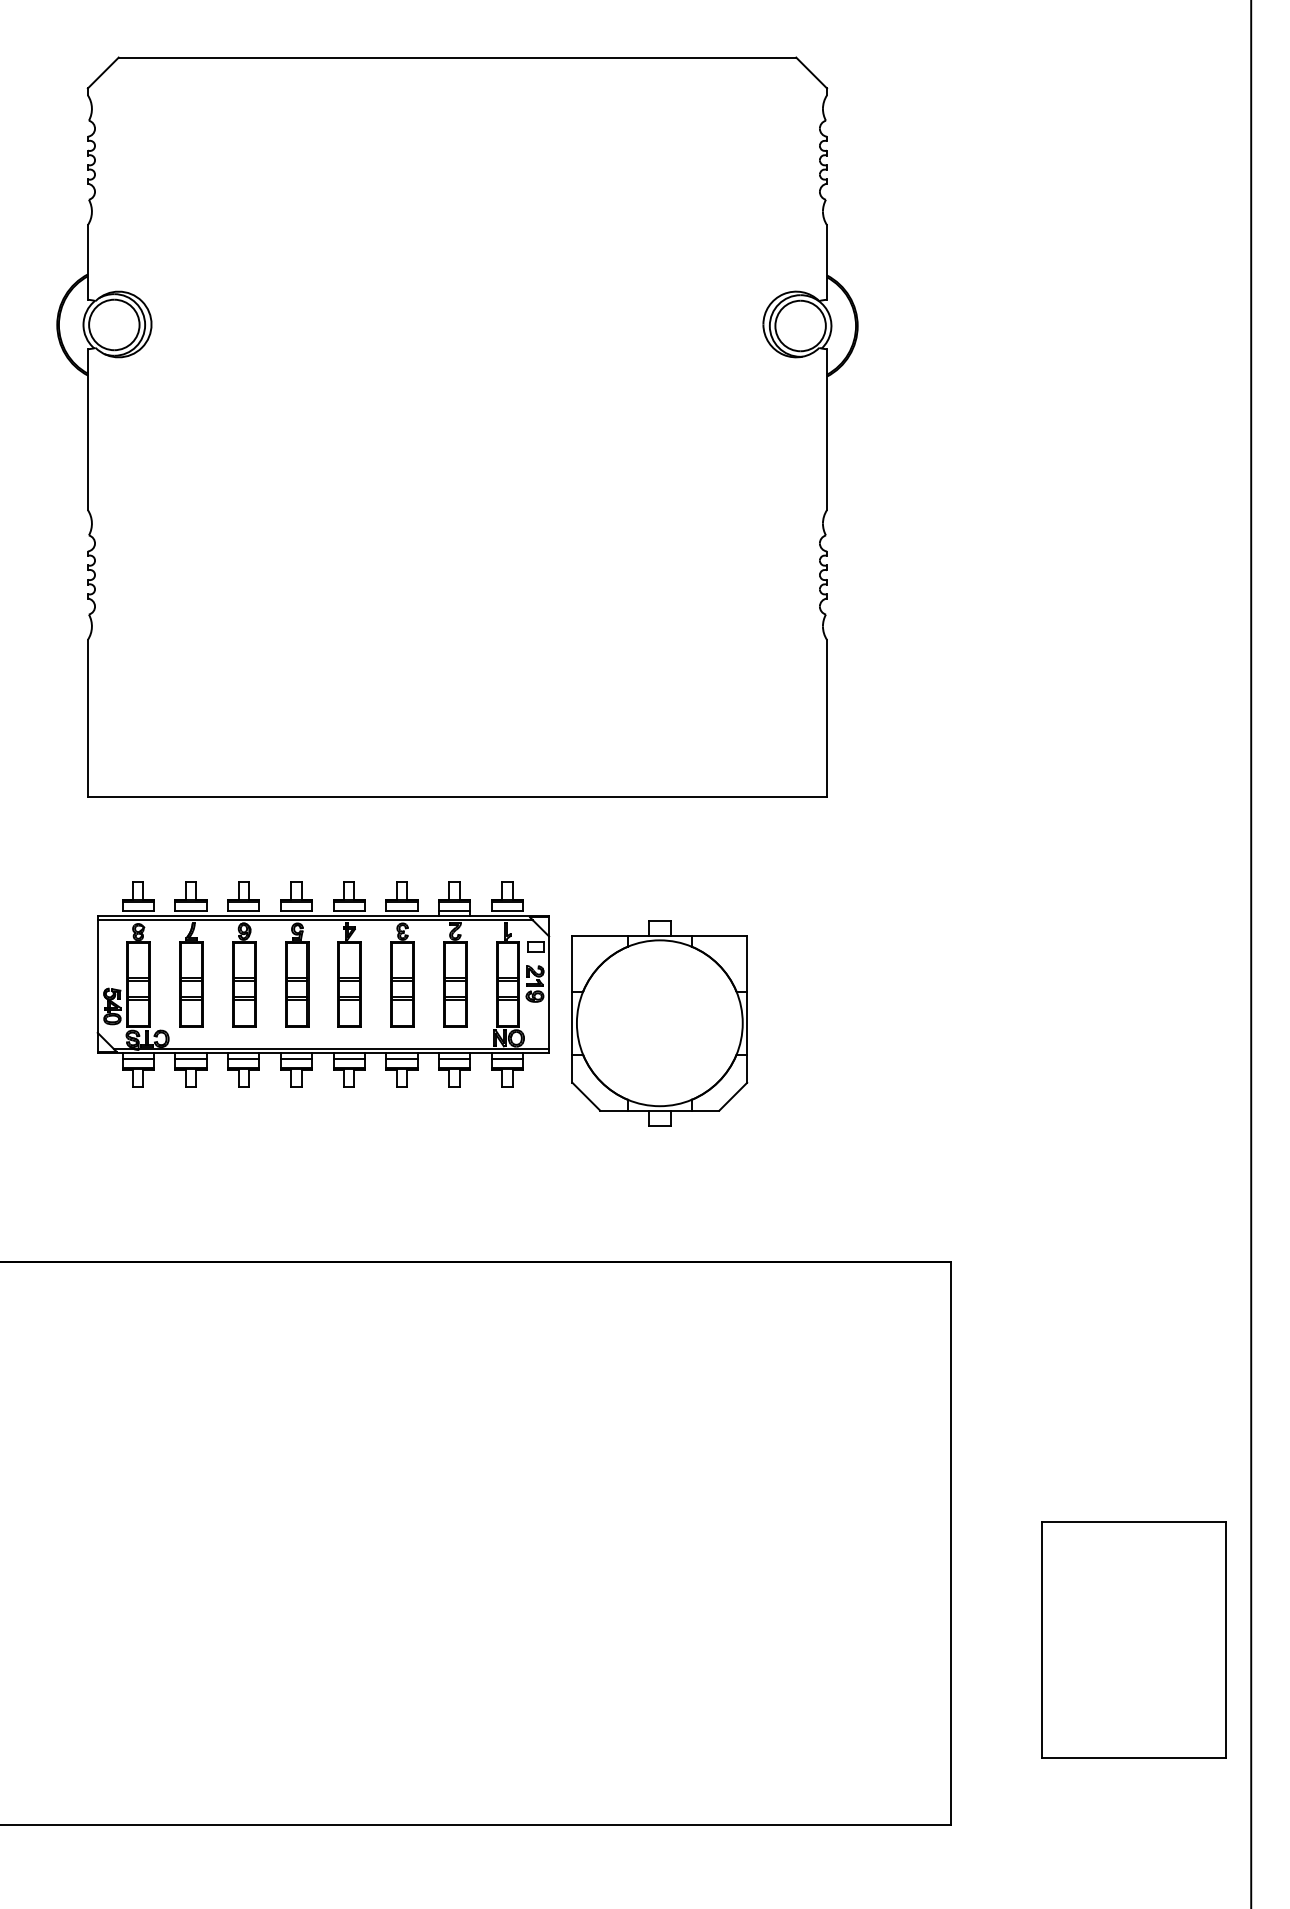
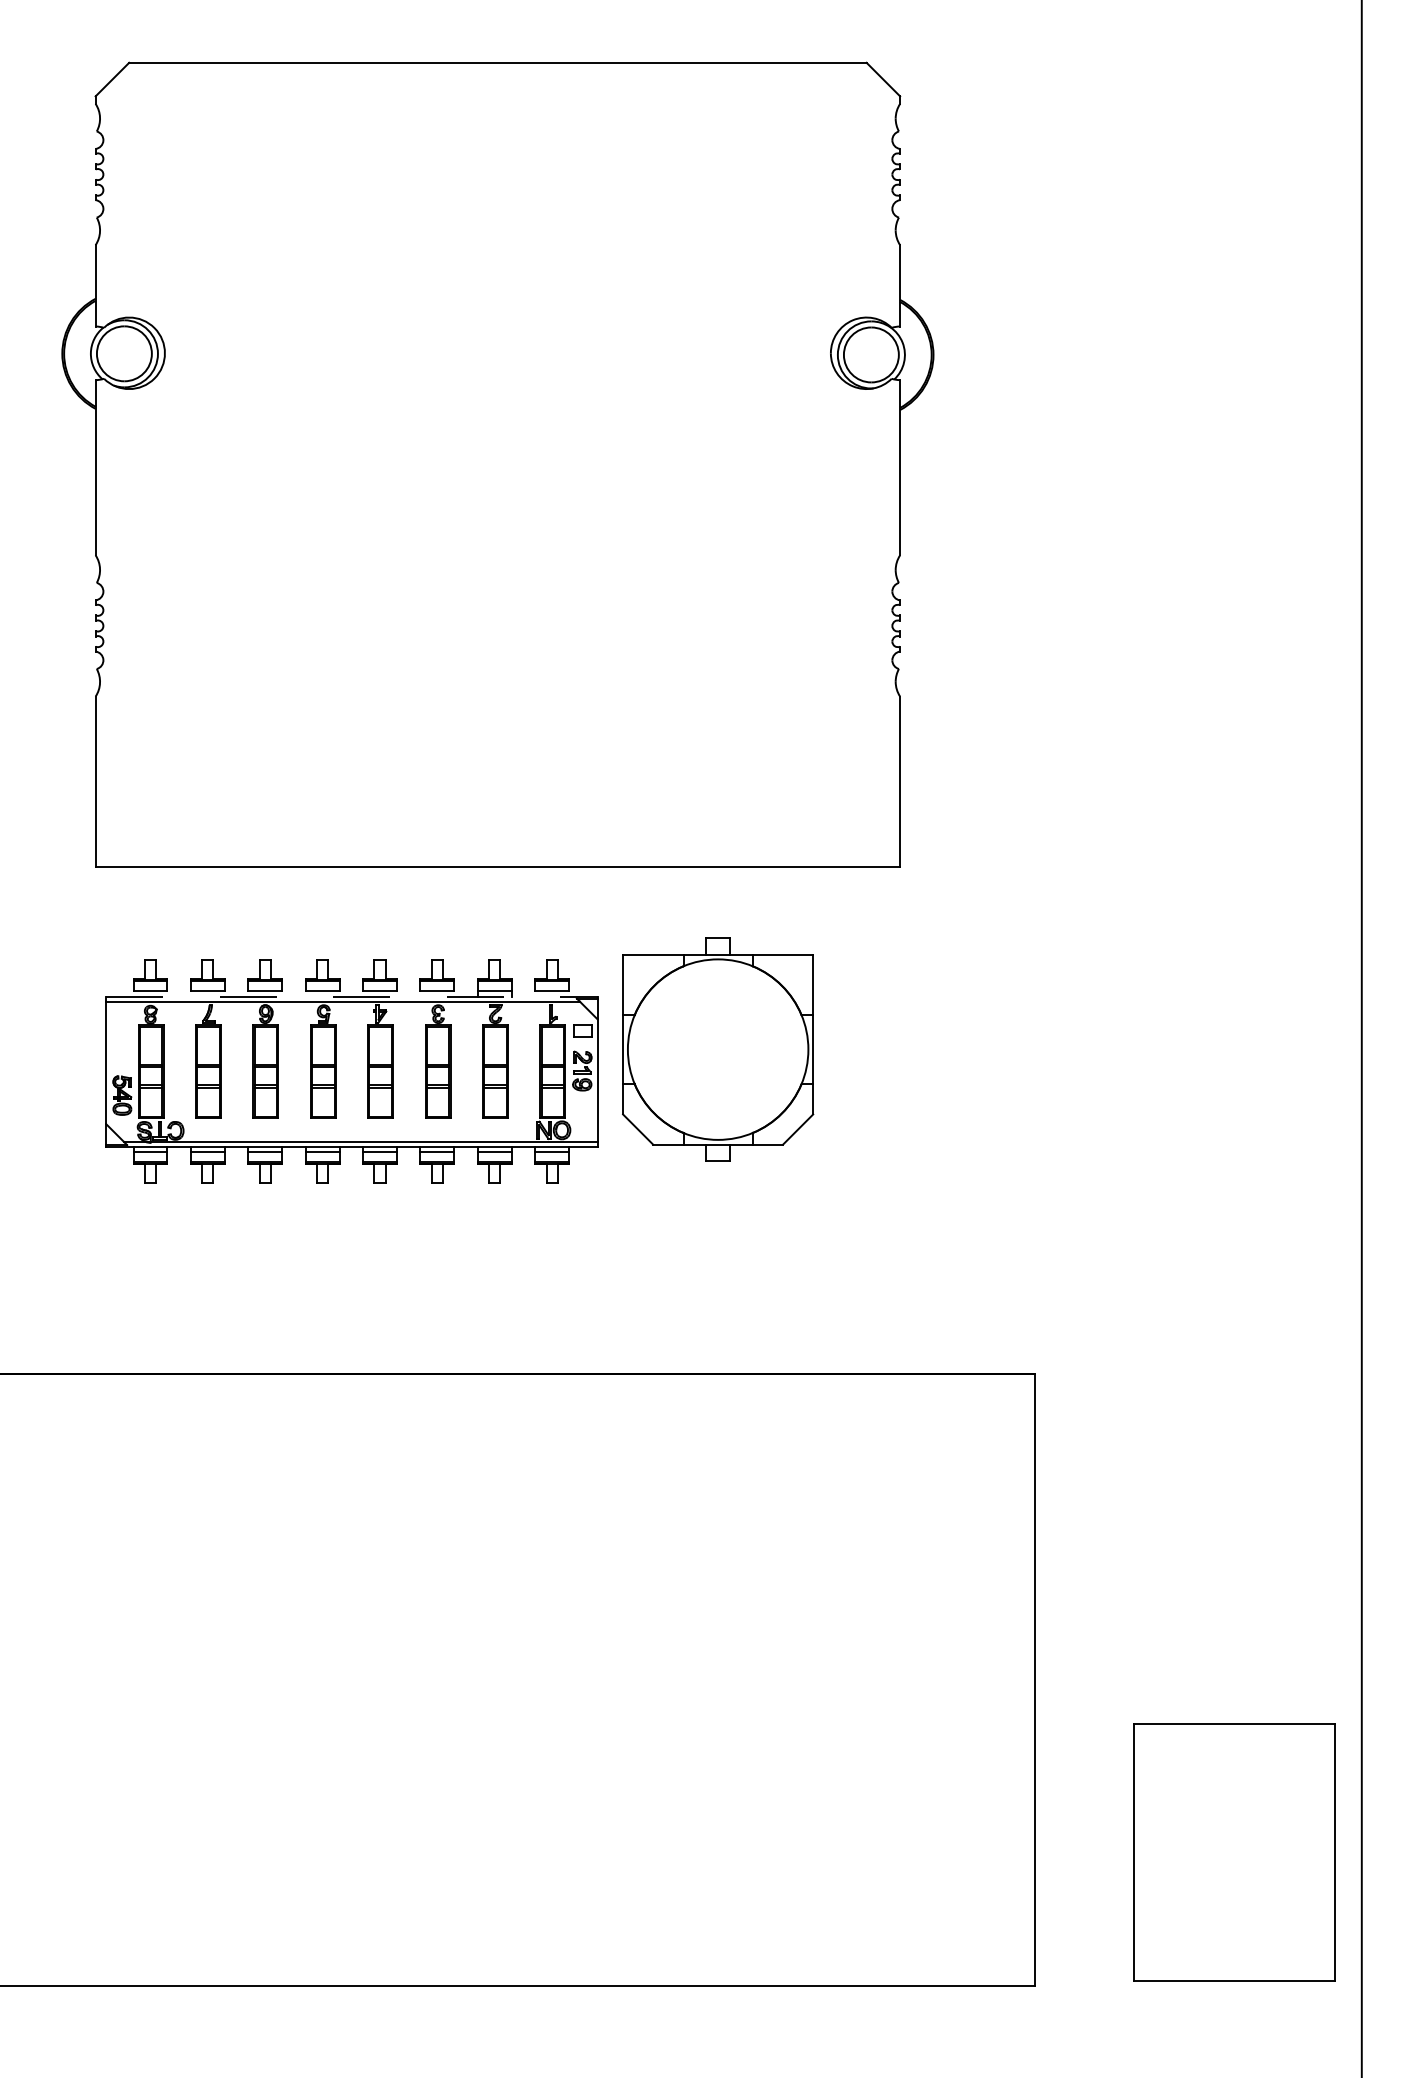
line: (323, 915) -> (352, 996), solid -> dashed
part: (659, 1023) -> (717, 1049), moved
part: (1133, 1639) -> (1233, 1852), moved

